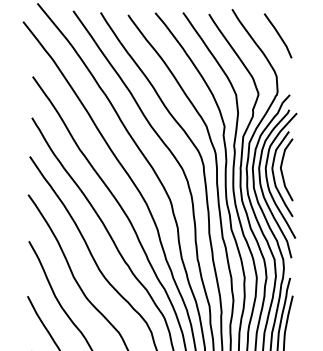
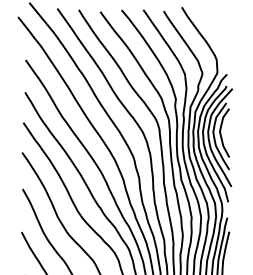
line: (277, 35) -> (217, 27), removed

